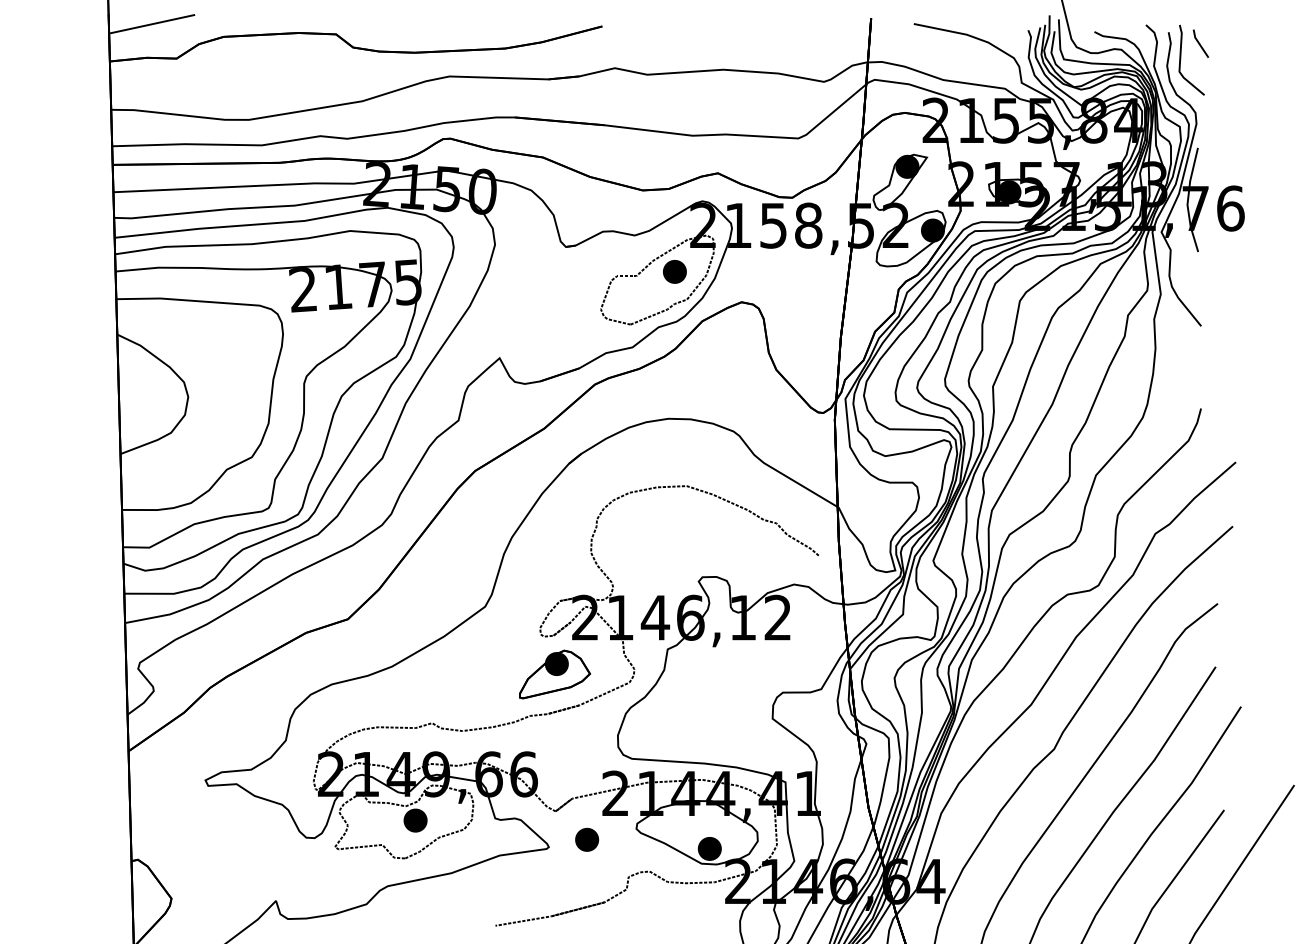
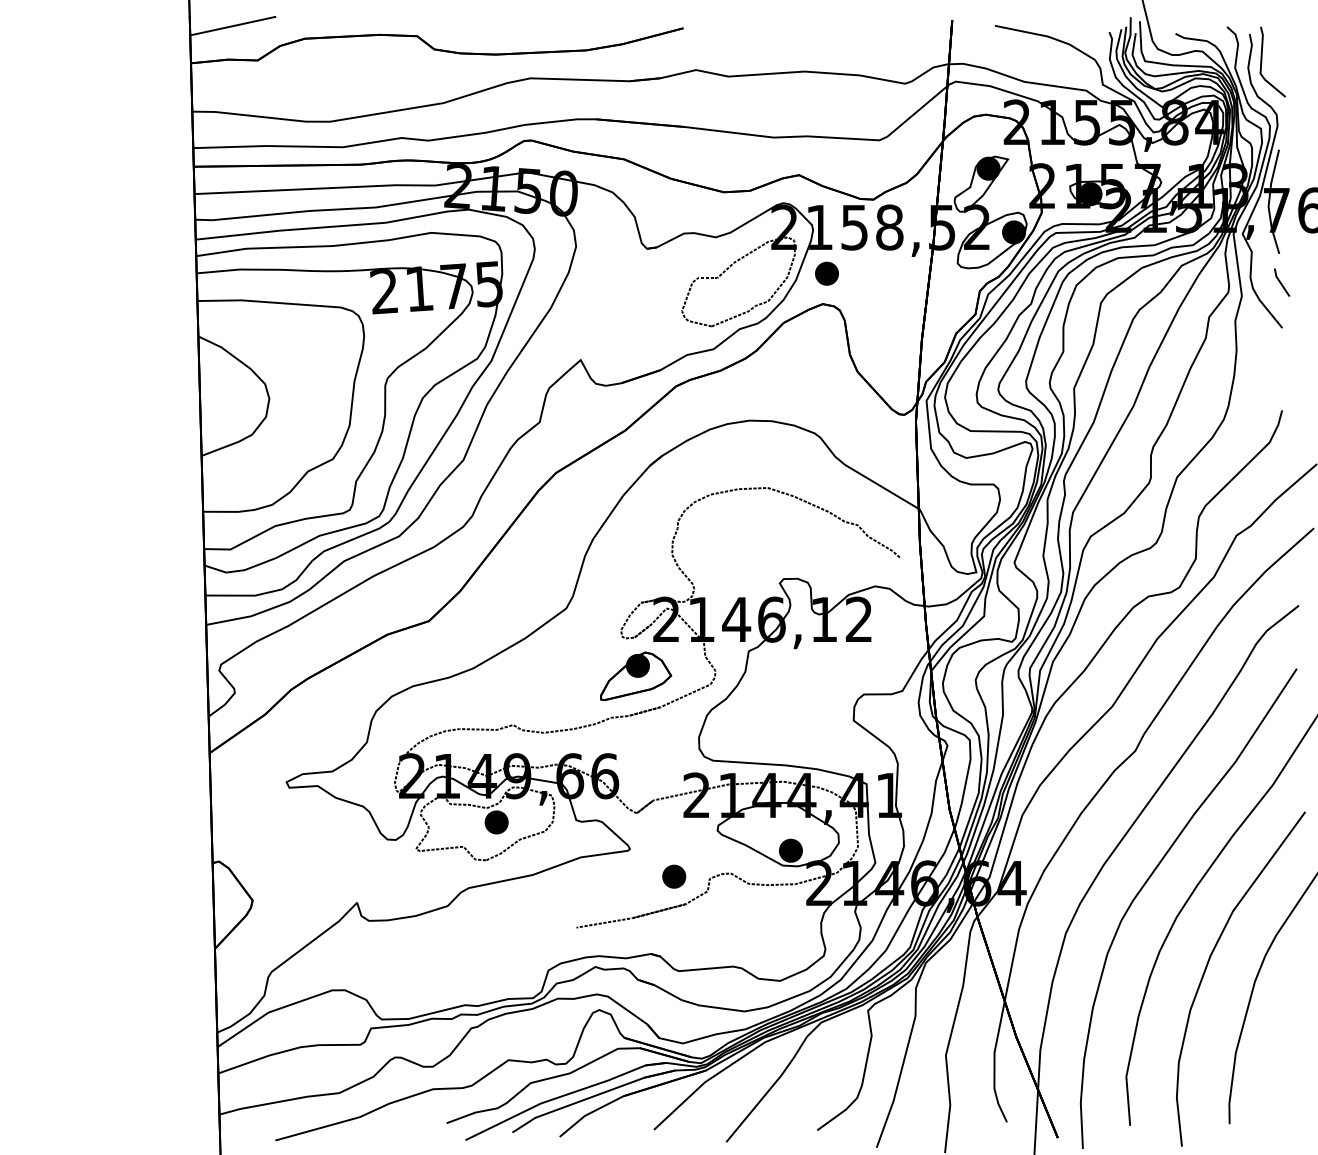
line: (1200, 43) -> (1281, 282), moved
part: (674, 271) -> (826, 273), moved
part: (587, 839) -> (674, 876), moved

